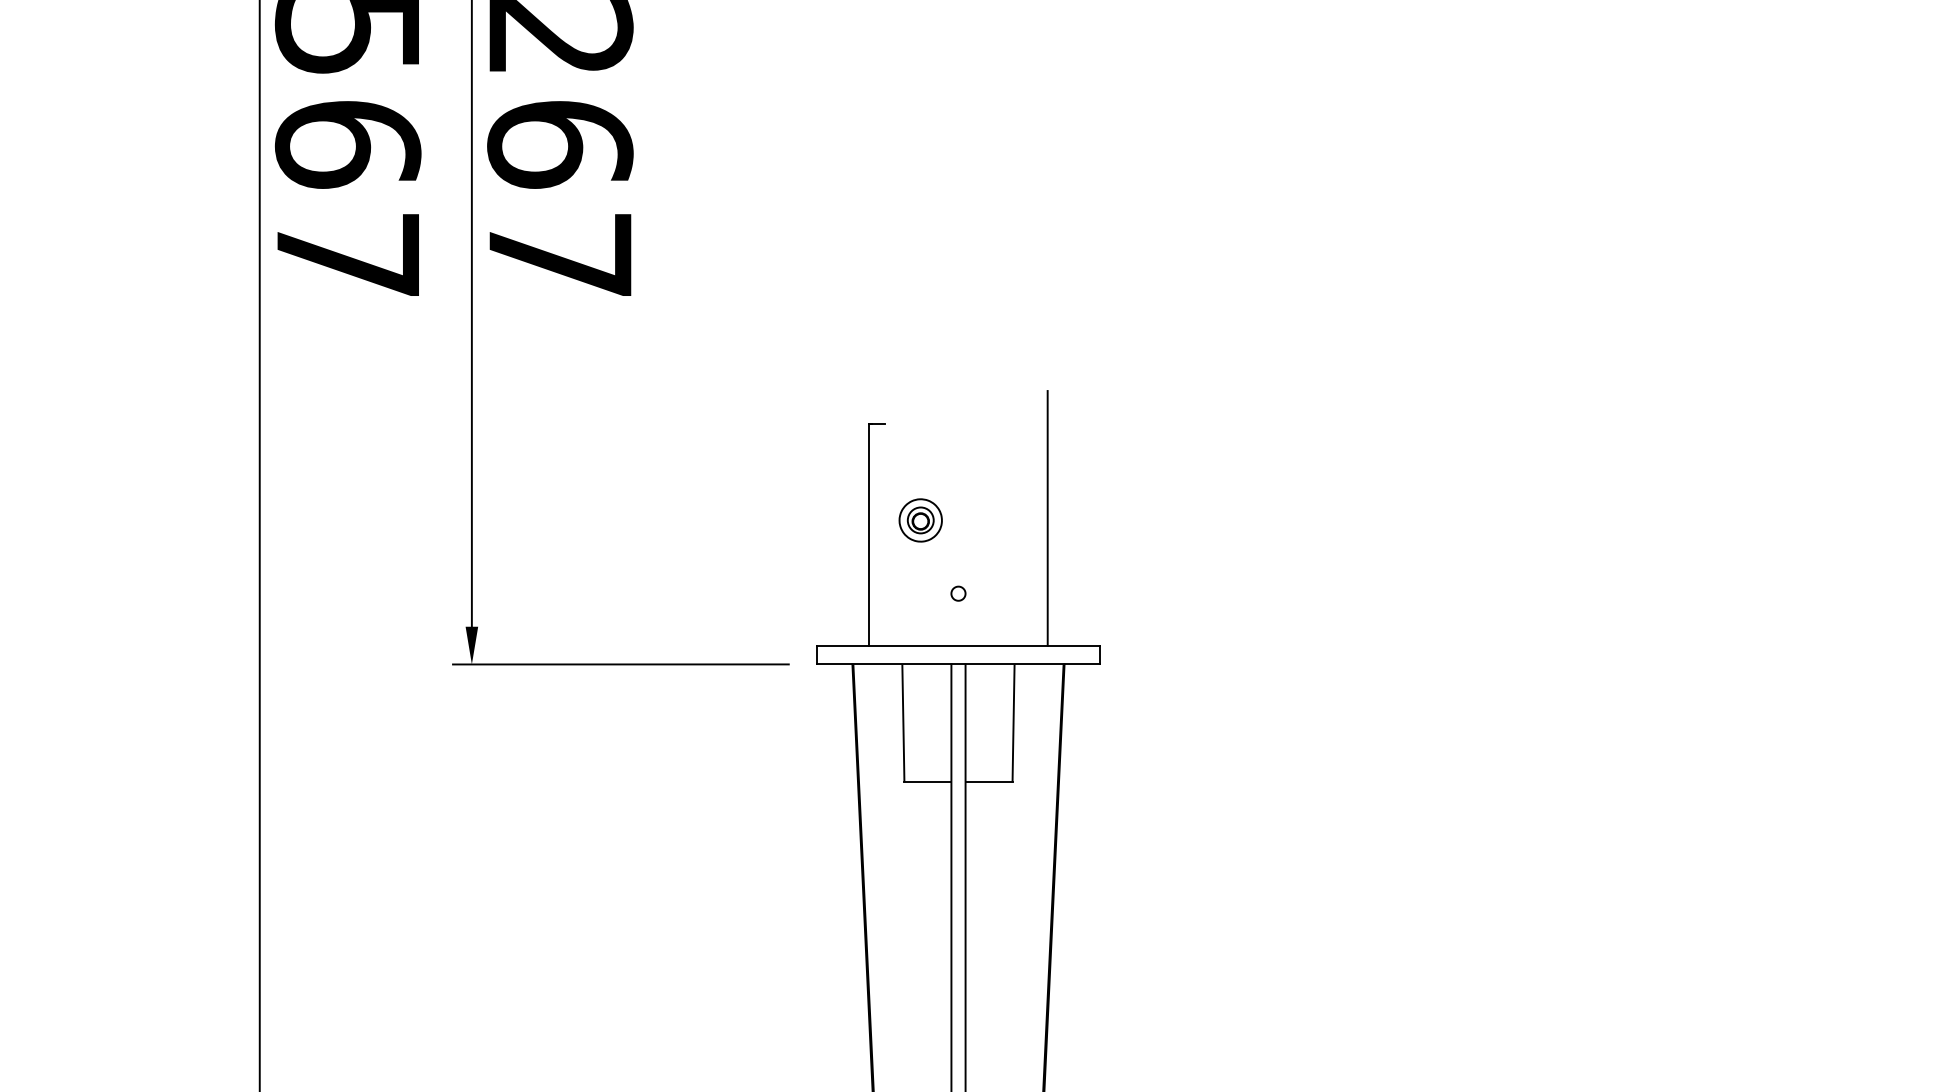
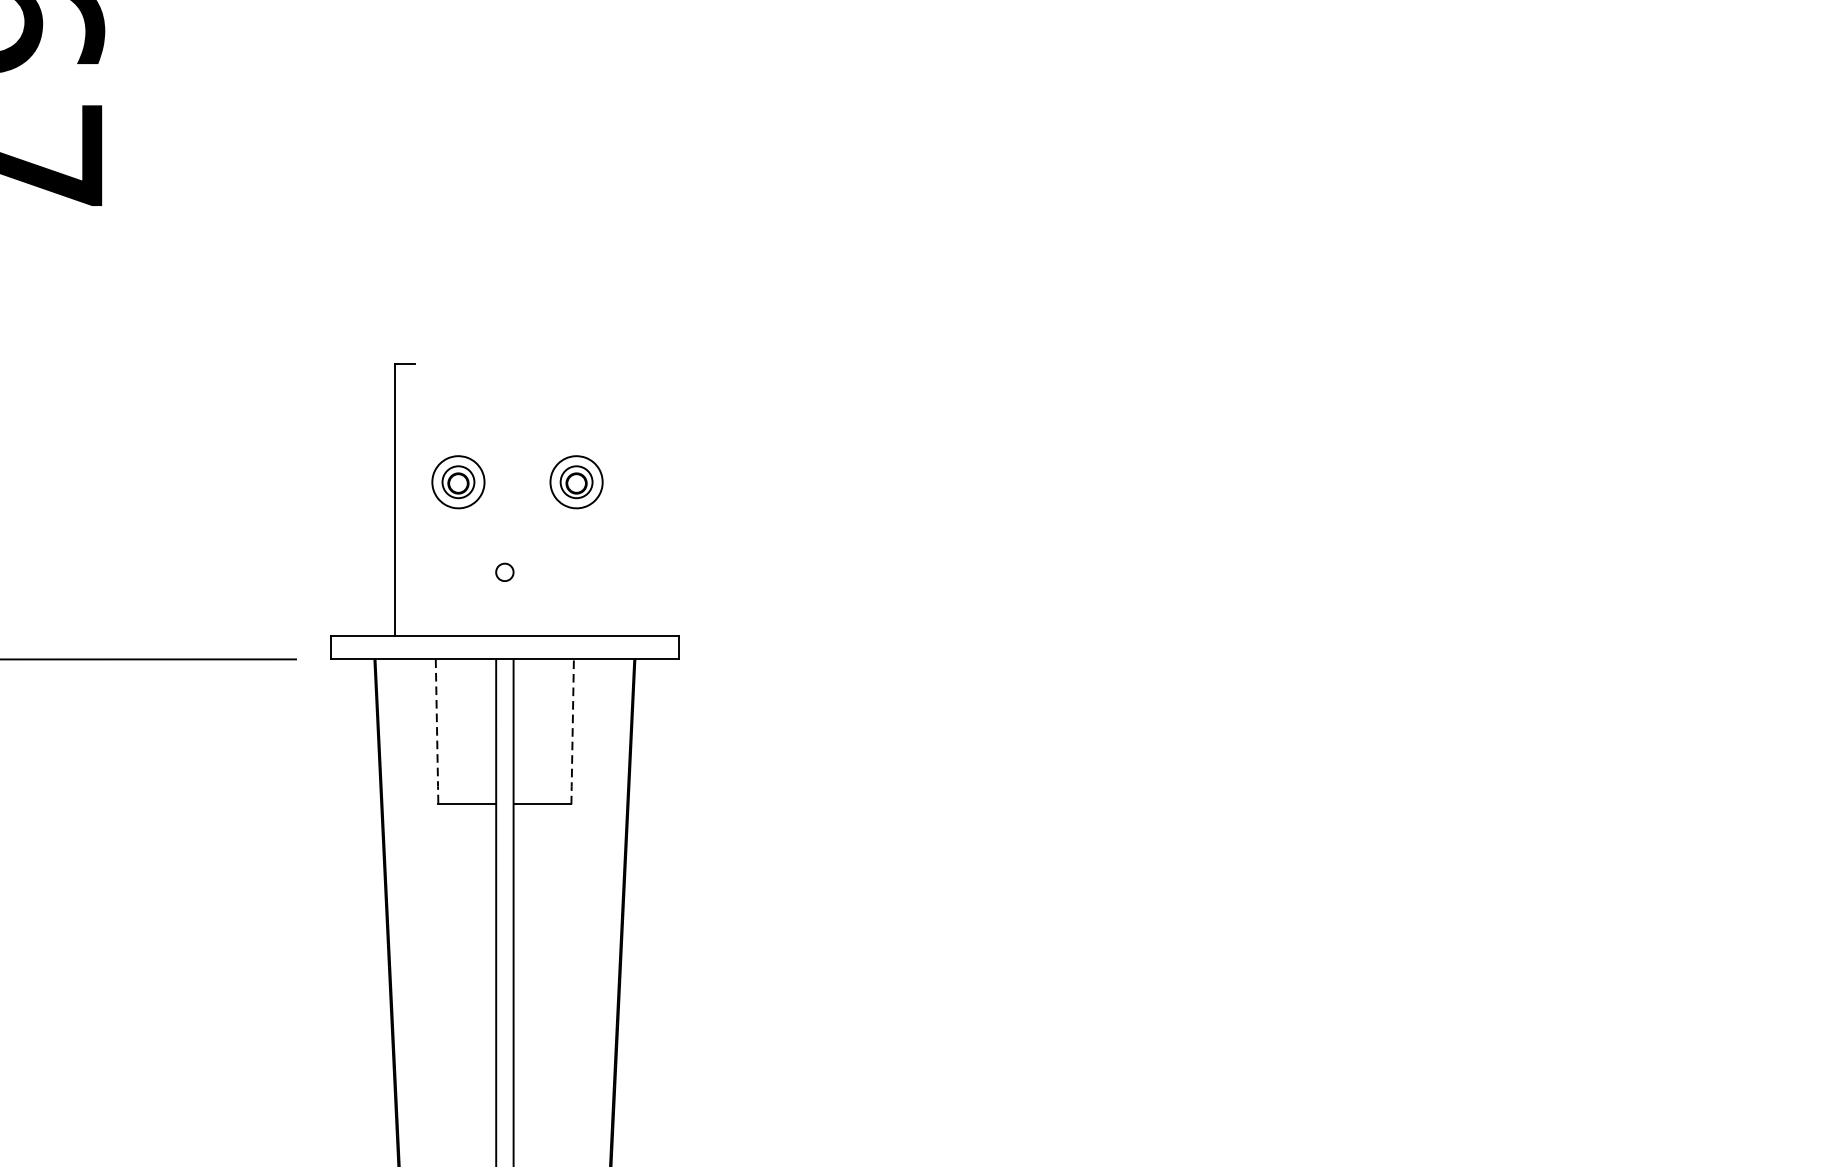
line: (1047, 518) -> (614, 479), removed
part: (1016, 520) -> (576, 482), added
line: (903, 724) -> (437, 733), solid -> dashed
line: (1013, 724) -> (572, 733), solid -> dashed

